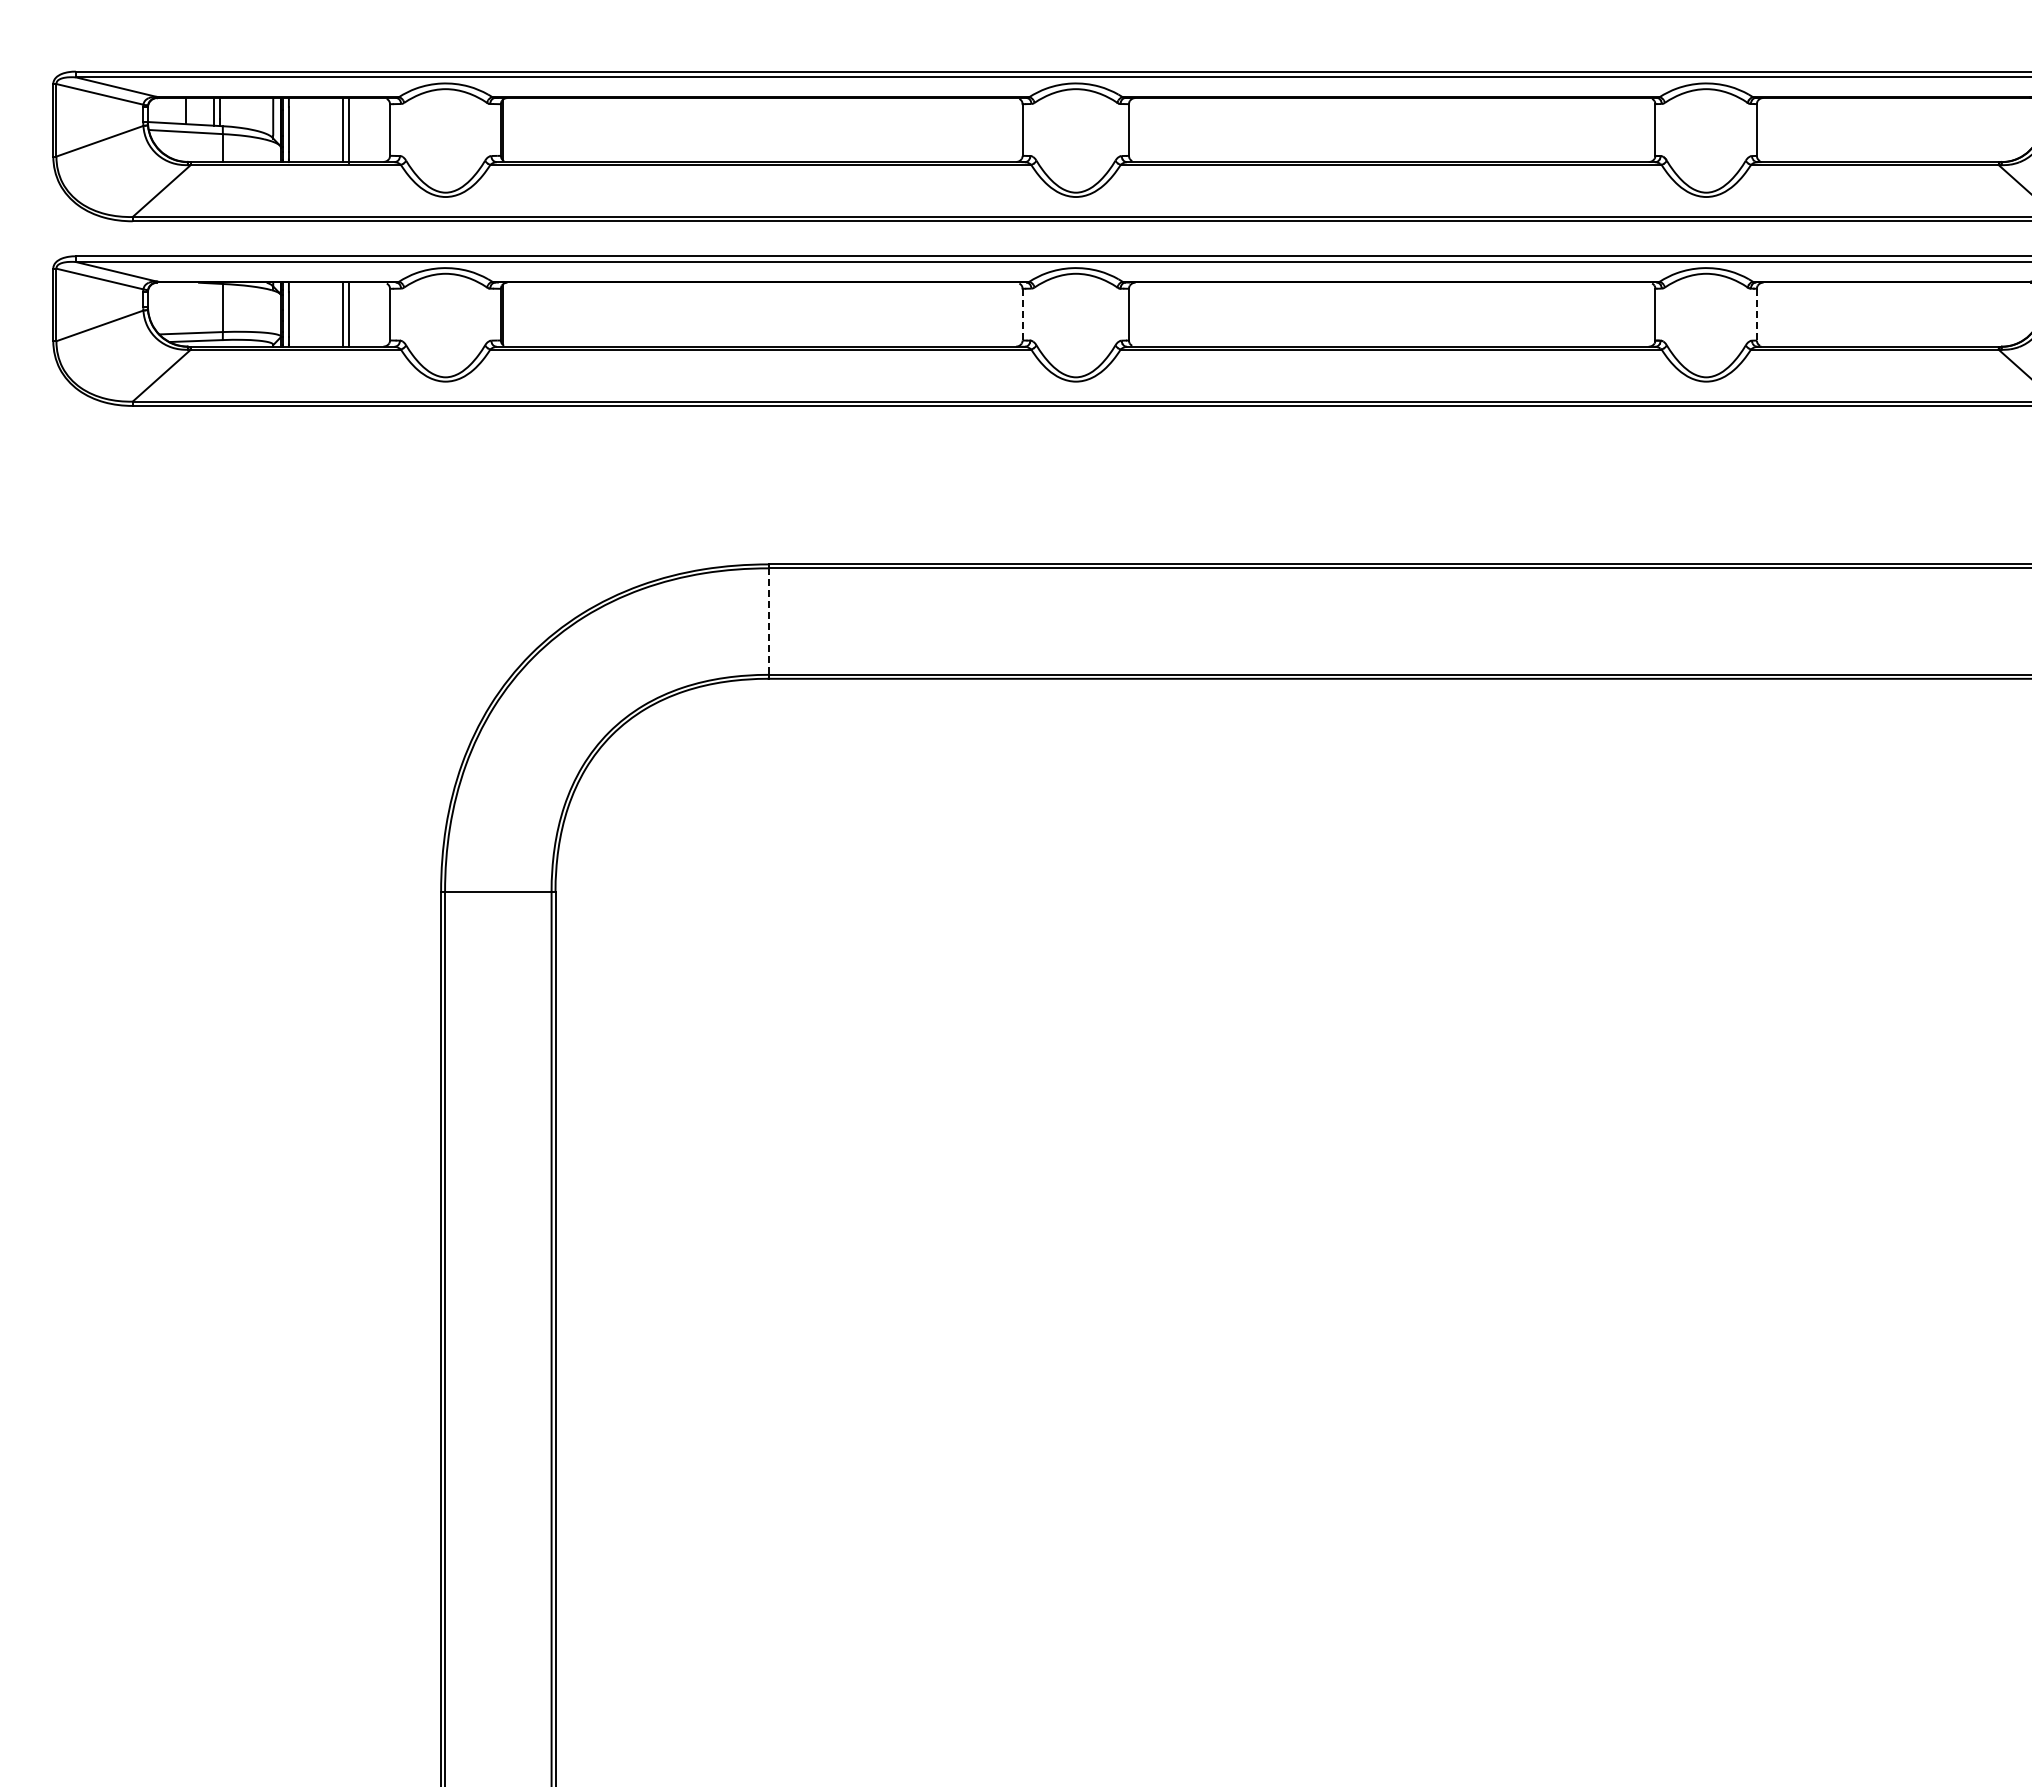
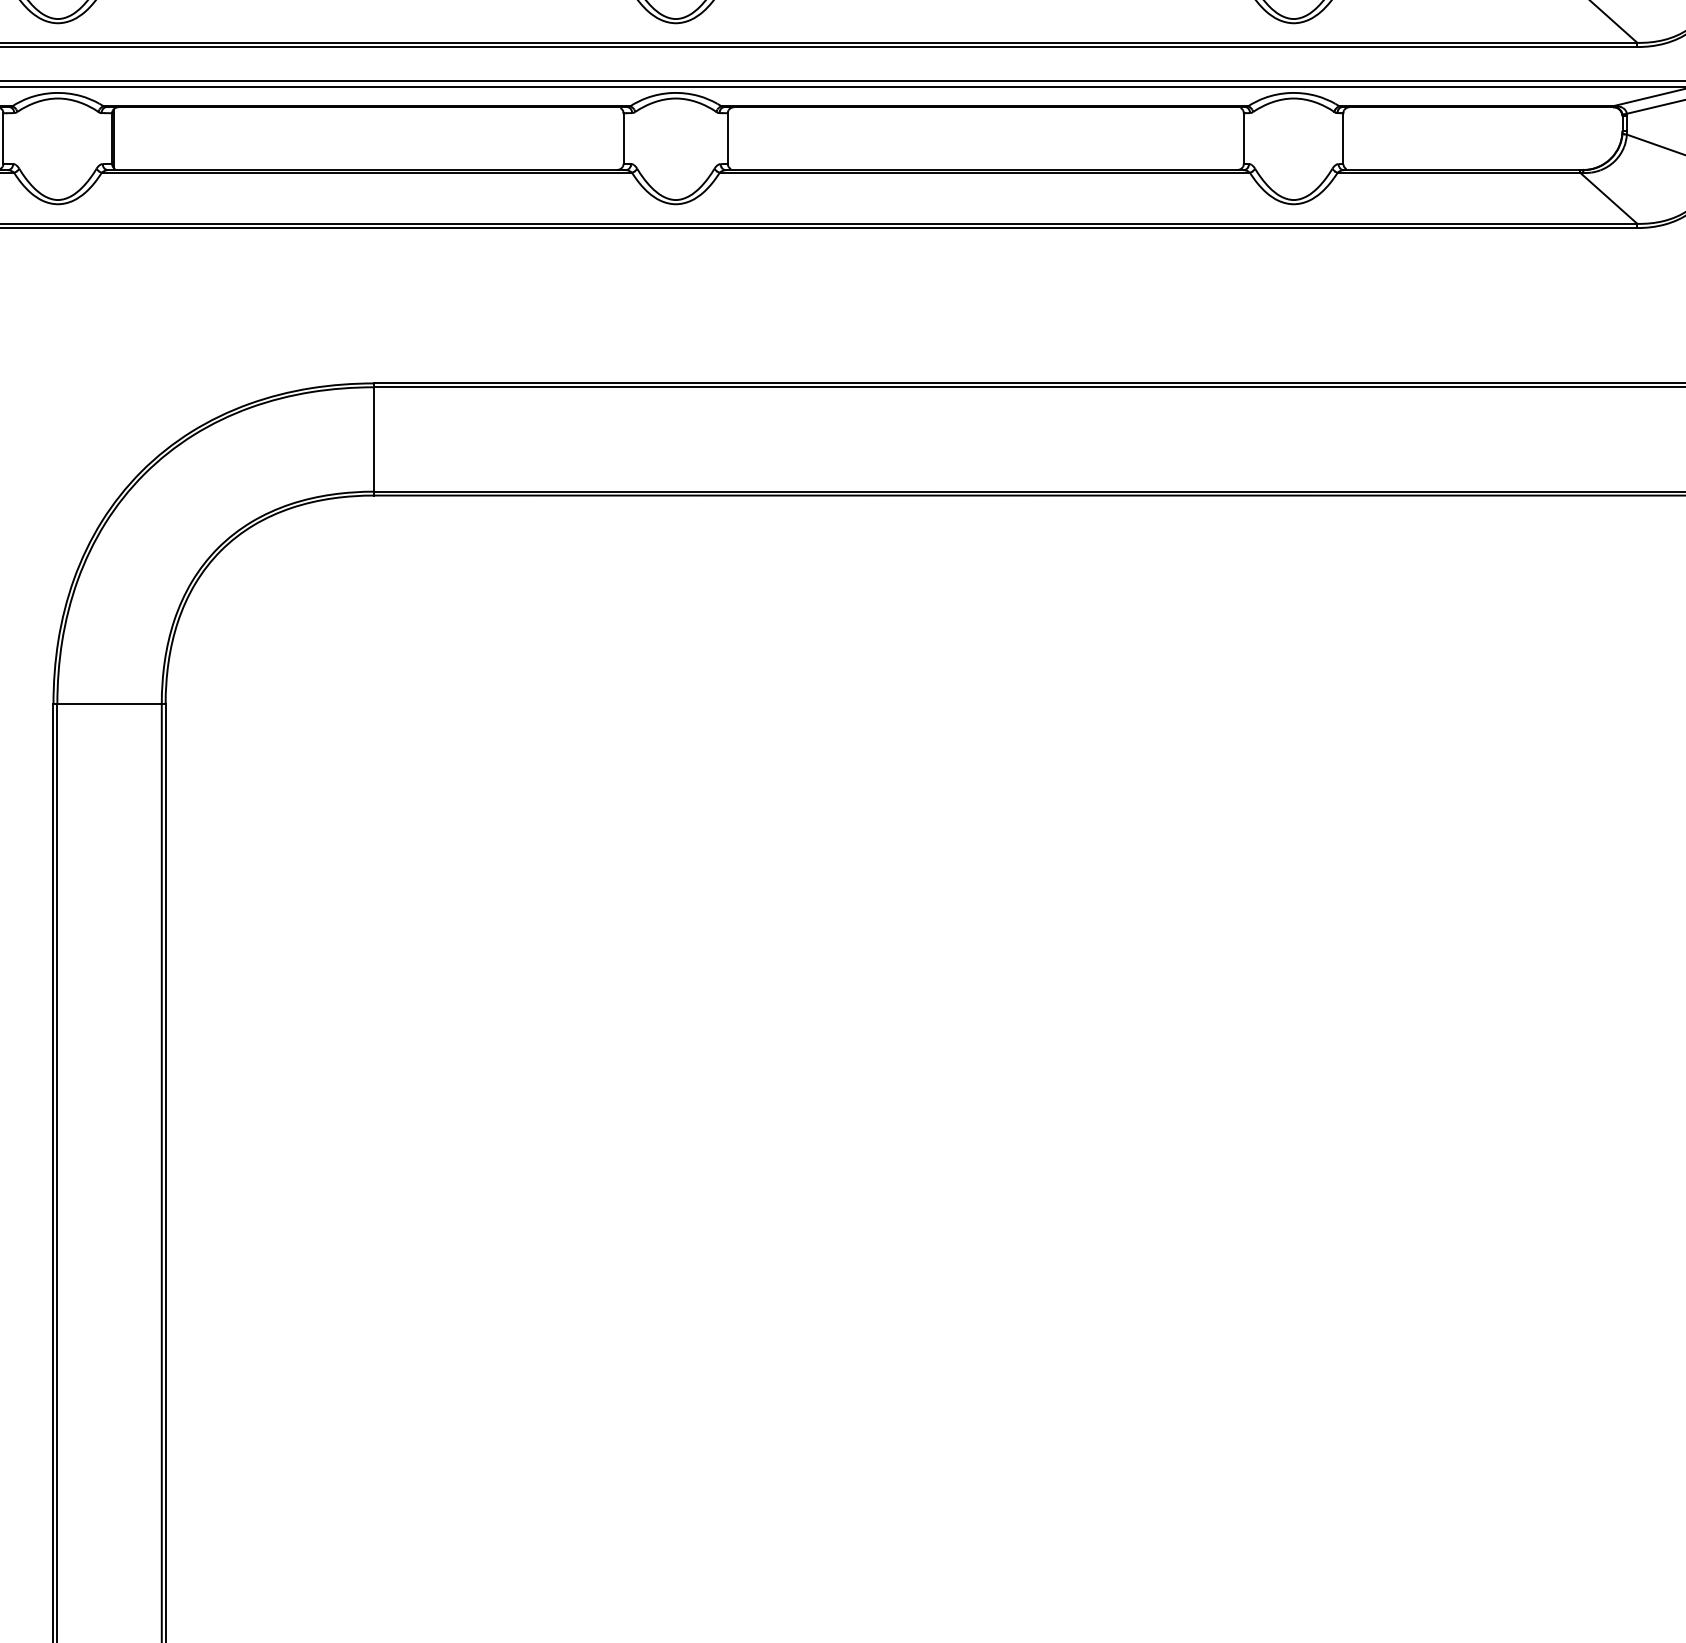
line: (1022, 314) -> (623, 138), dashed -> solid
line: (1756, 314) -> (1342, 138), dashed -> solid
line: (768, 622) -> (374, 440), dashed -> solid

